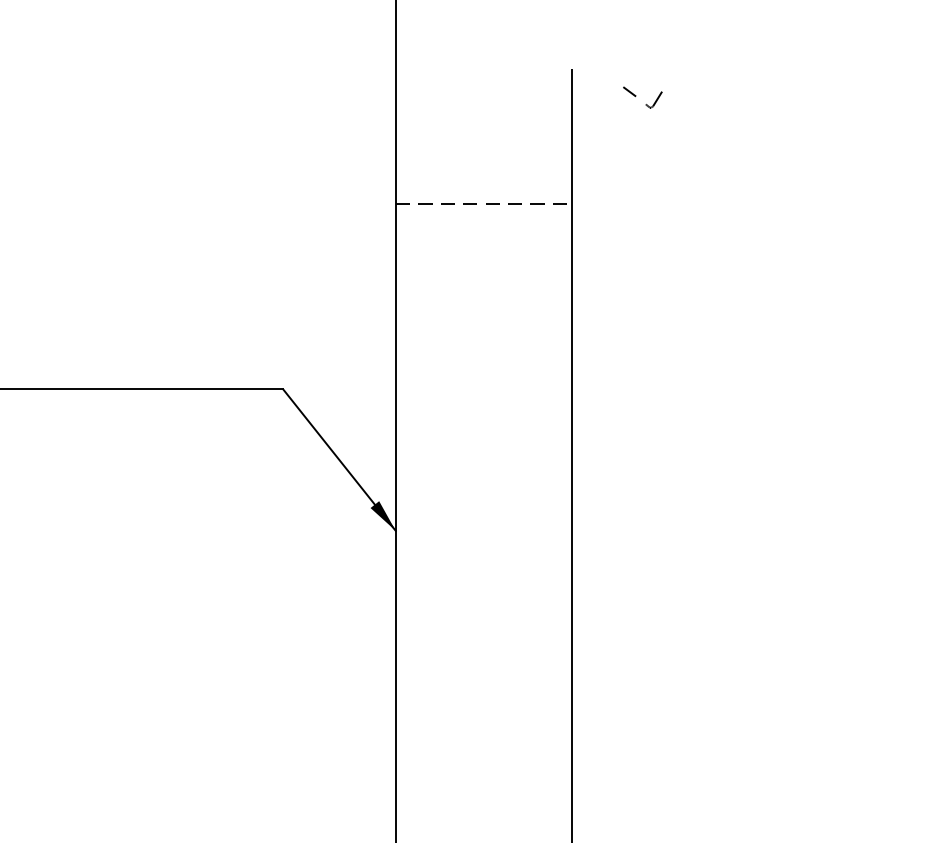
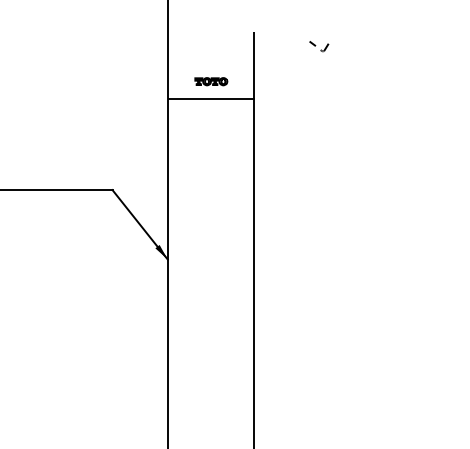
part: (643, 97) -> (319, 46), moved
part: (484, 168) -> (211, 81), added
line: (484, 205) -> (211, 99), dashed -> solid

